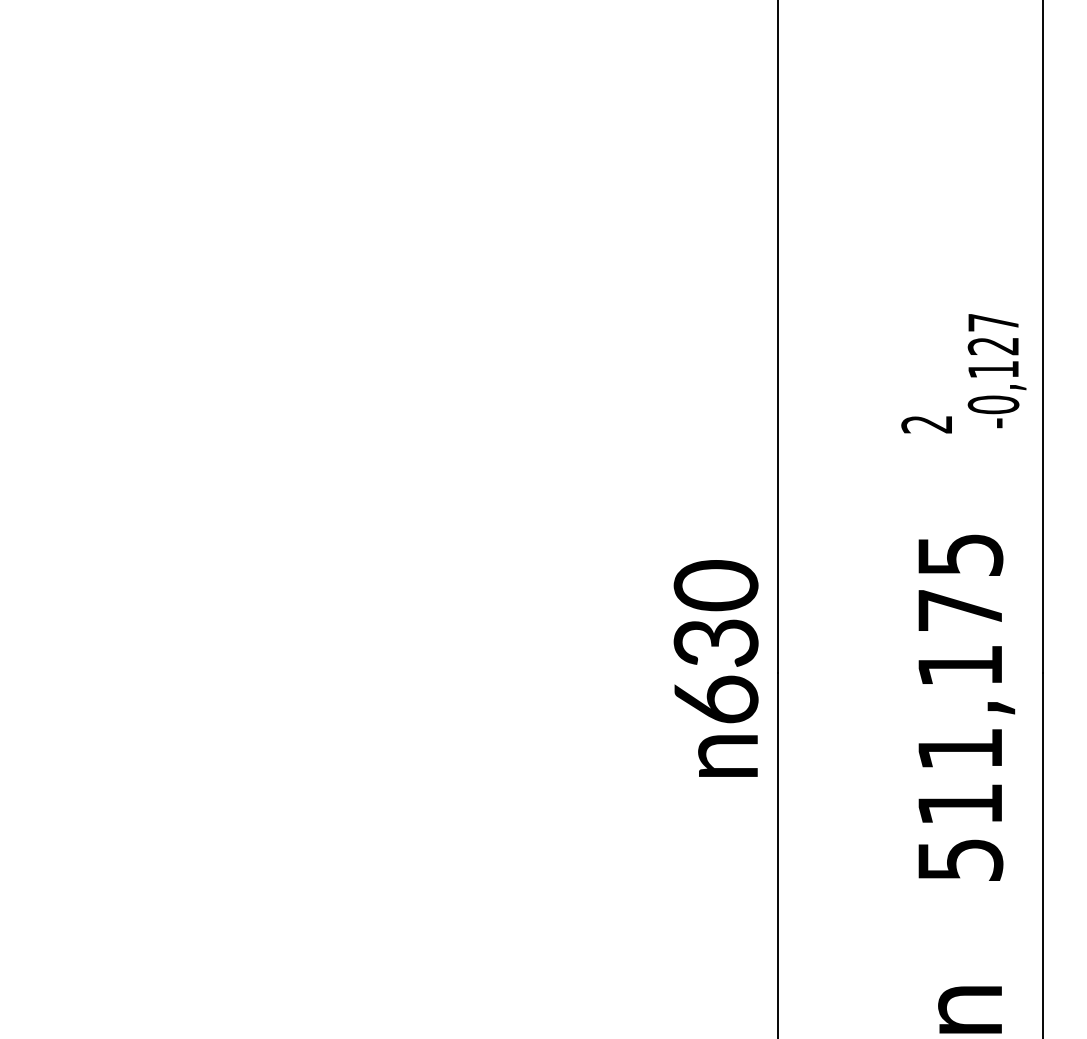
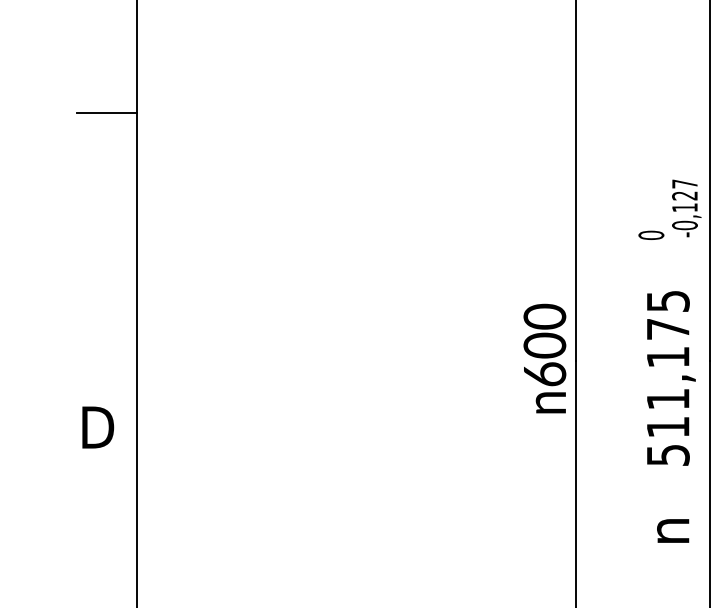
text: (927, 422) -> (651, 234), 2 -> 0
text: (715, 642) -> (544, 345), 630 -> 600

